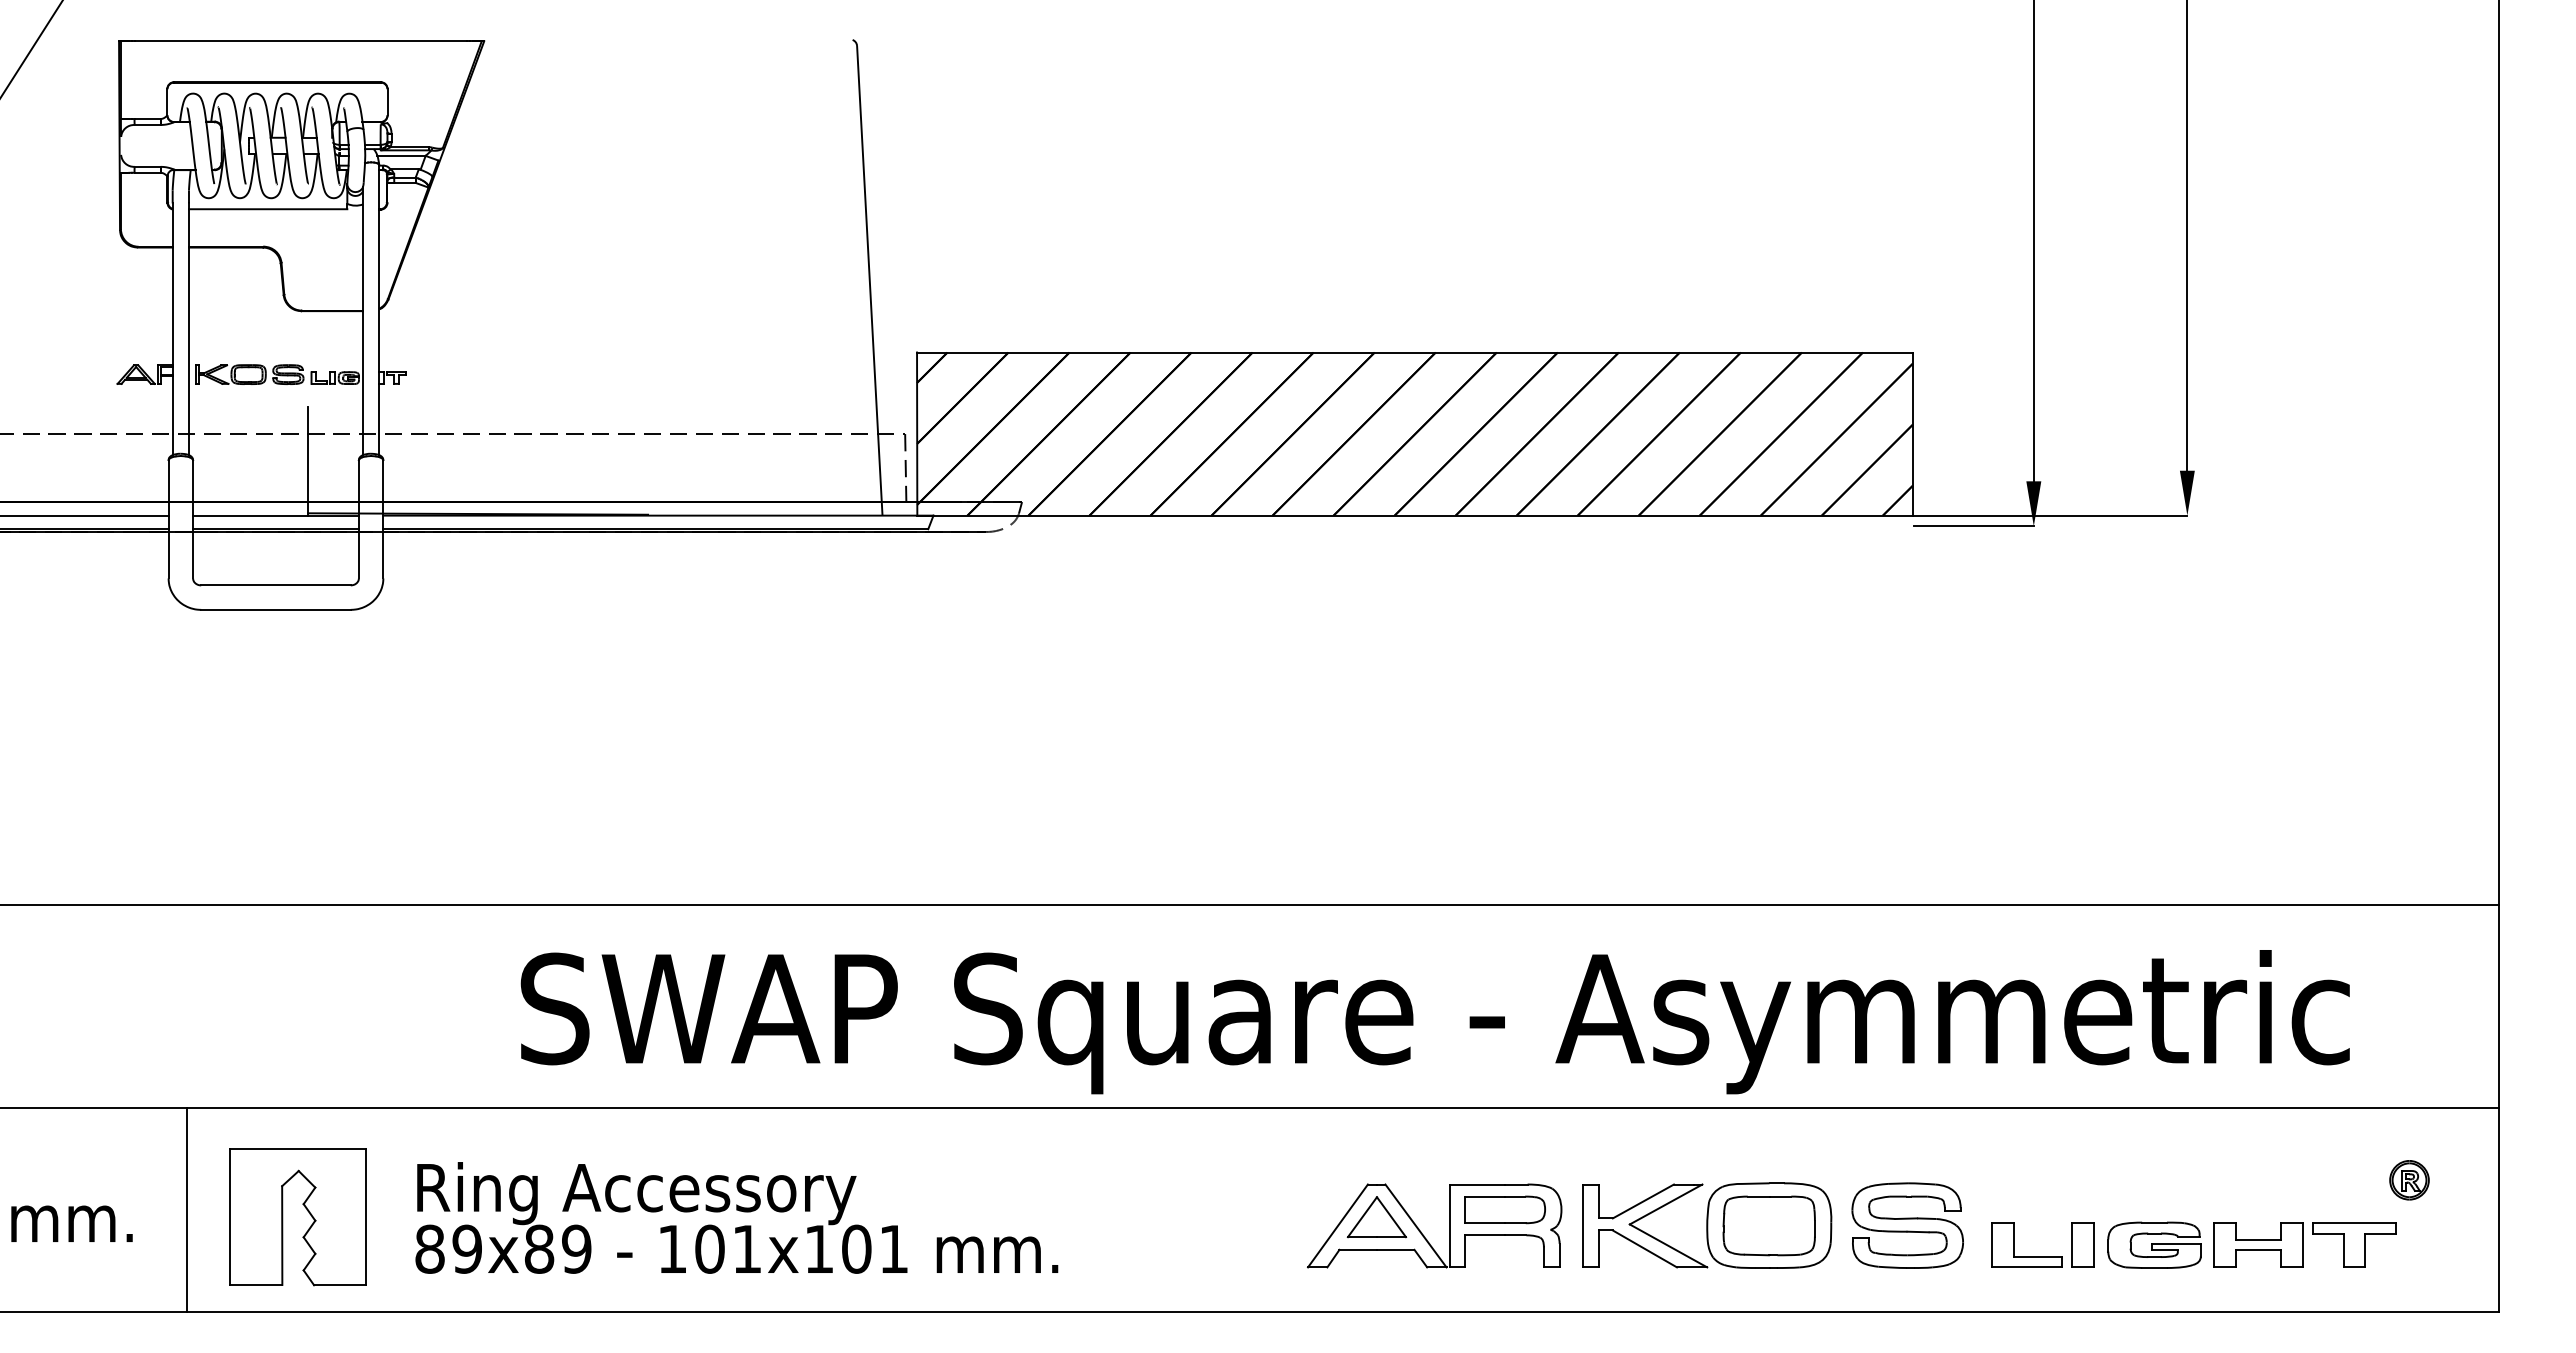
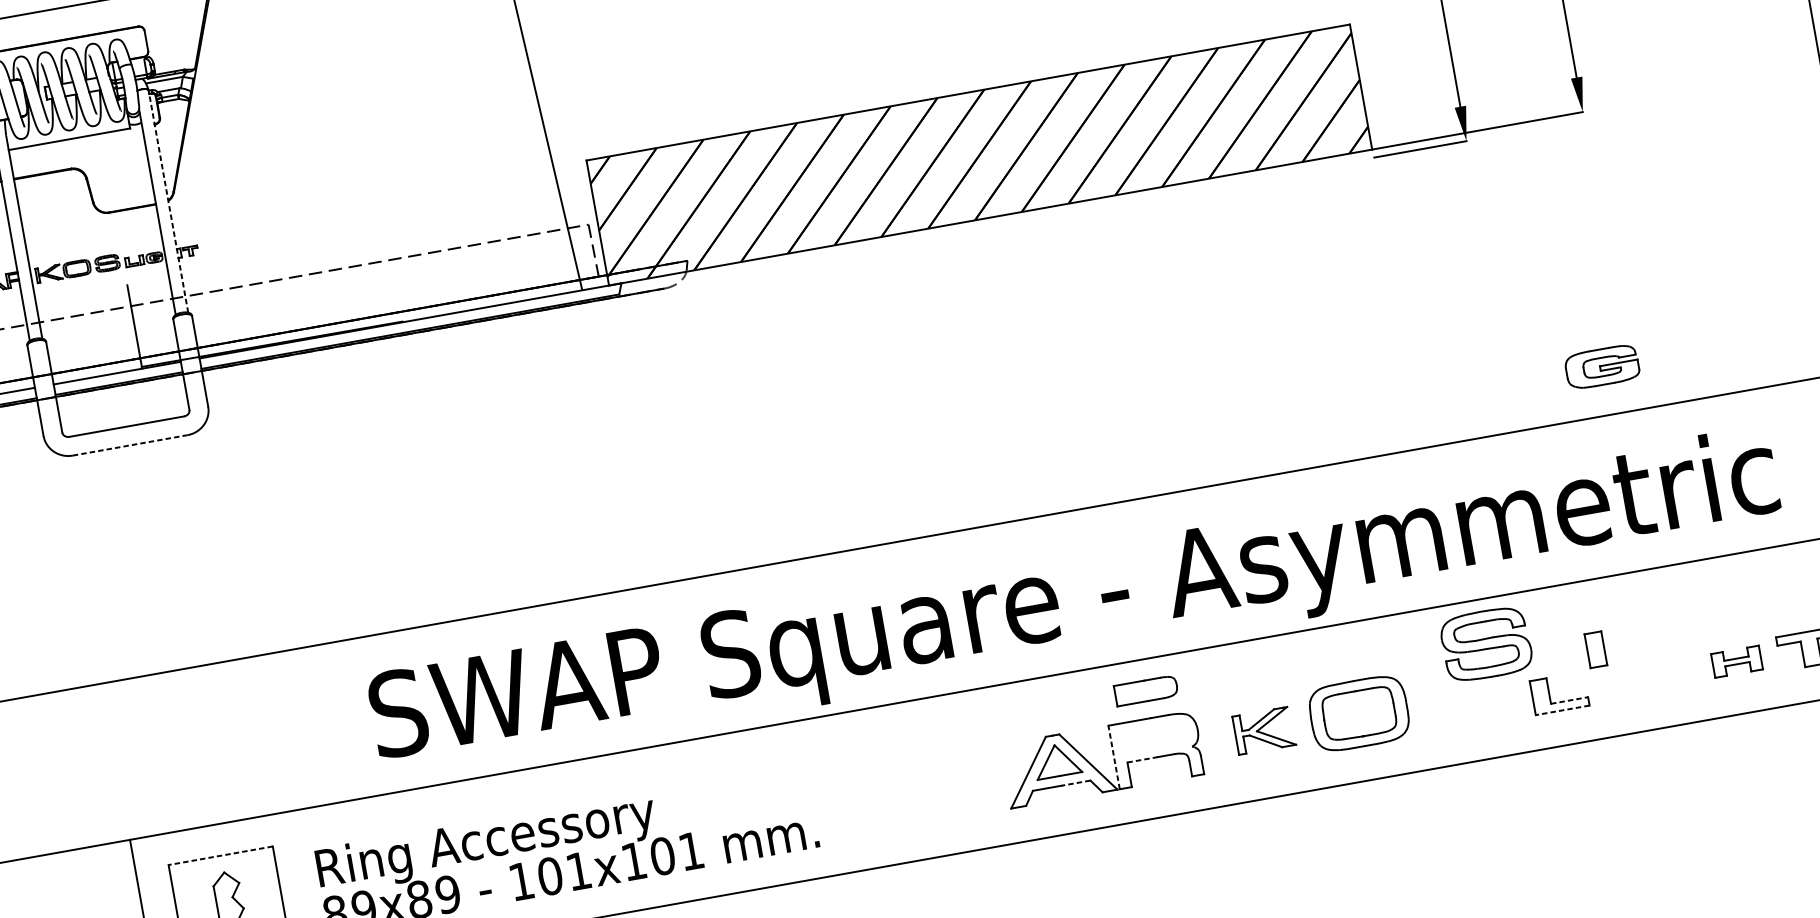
line: (379, 309) -> (168, 200), solid -> dashed
line: (275, 609) -> (129, 445), solid -> dashed
line: (298, 1149) -> (221, 856), solid -> dashed
part: (1504, 1209) -> (1145, 690), moved
line: (1449, 1225) -> (1114, 757), solid -> dashed
part: (1645, 1225) -> (1264, 730), size x0.6
part: (1907, 1225) -> (1486, 644), moved
line: (1485, 1235) -> (1142, 759), solid -> dashed
part: (2082, 1244) -> (1595, 649), moved
part: (2154, 1244) -> (1602, 366), moved
part: (2258, 1244) -> (1736, 661), size x0.7
line: (1395, 1249) -> (1075, 782), solid -> dashed
line: (2038, 1256) -> (1569, 700), solid -> dashed
line: (2026, 1267) -> (1562, 710), solid -> dashed

